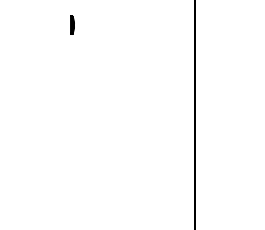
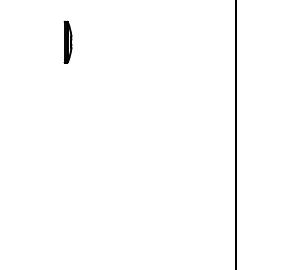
part: (72, 24) -> (67, 40), size x1.67

